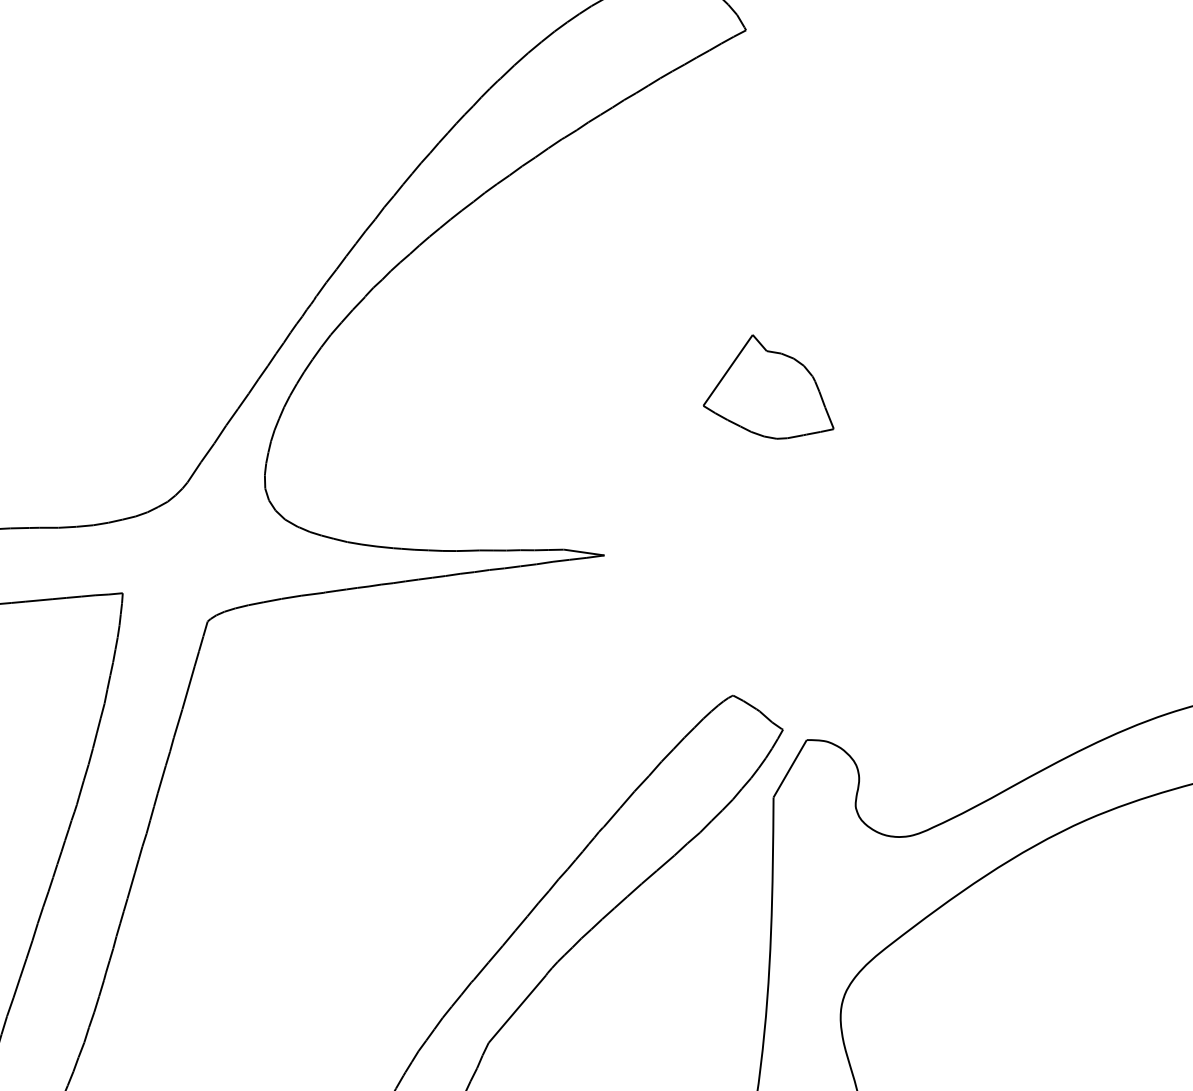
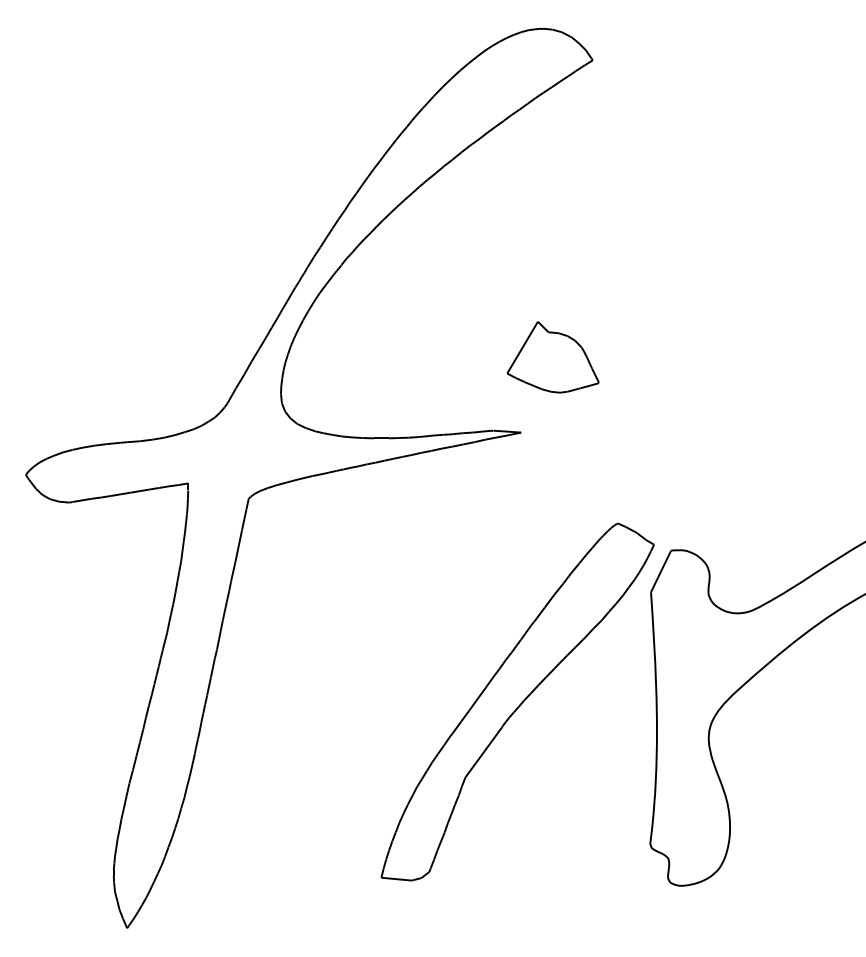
part: (769, 387) -> (552, 357), moved

